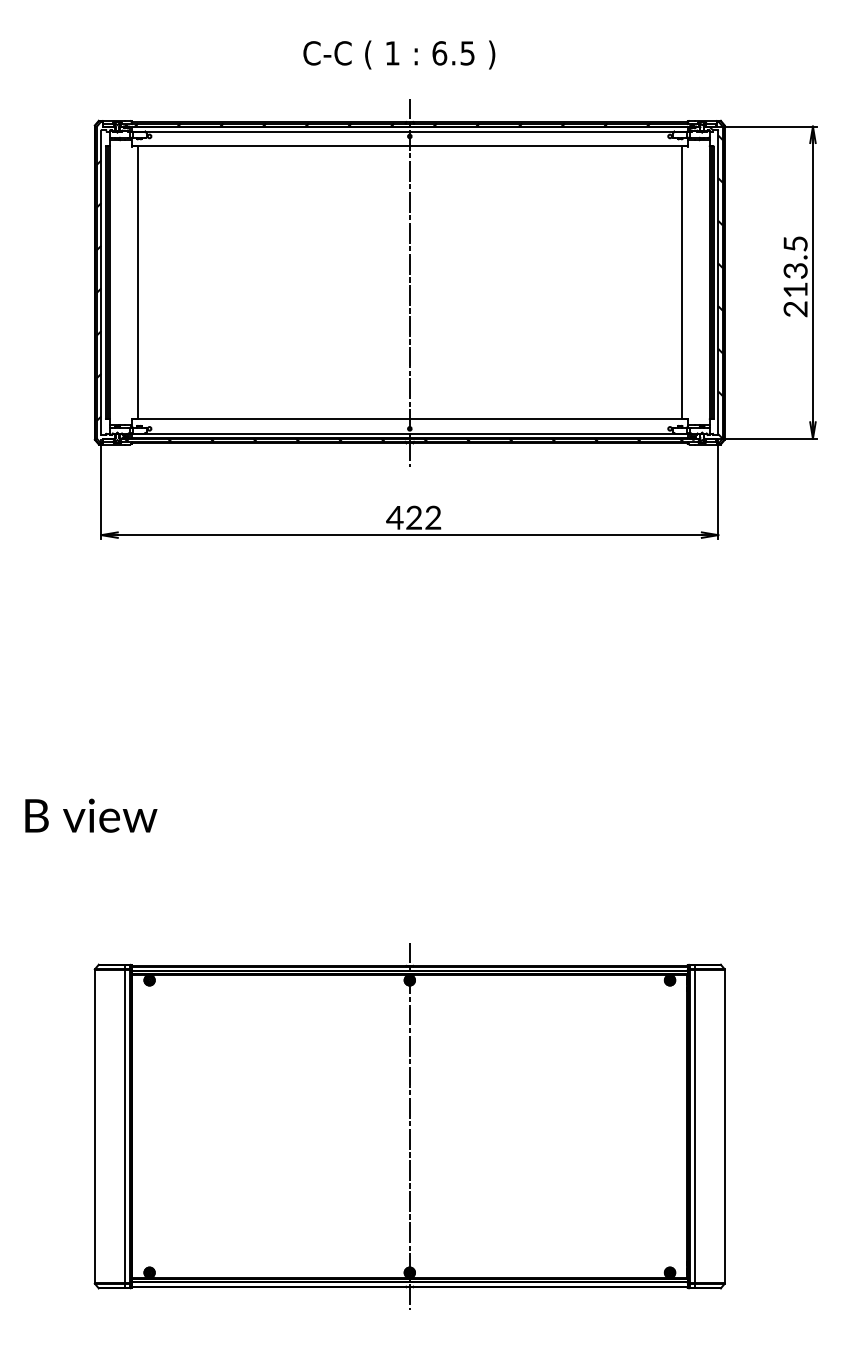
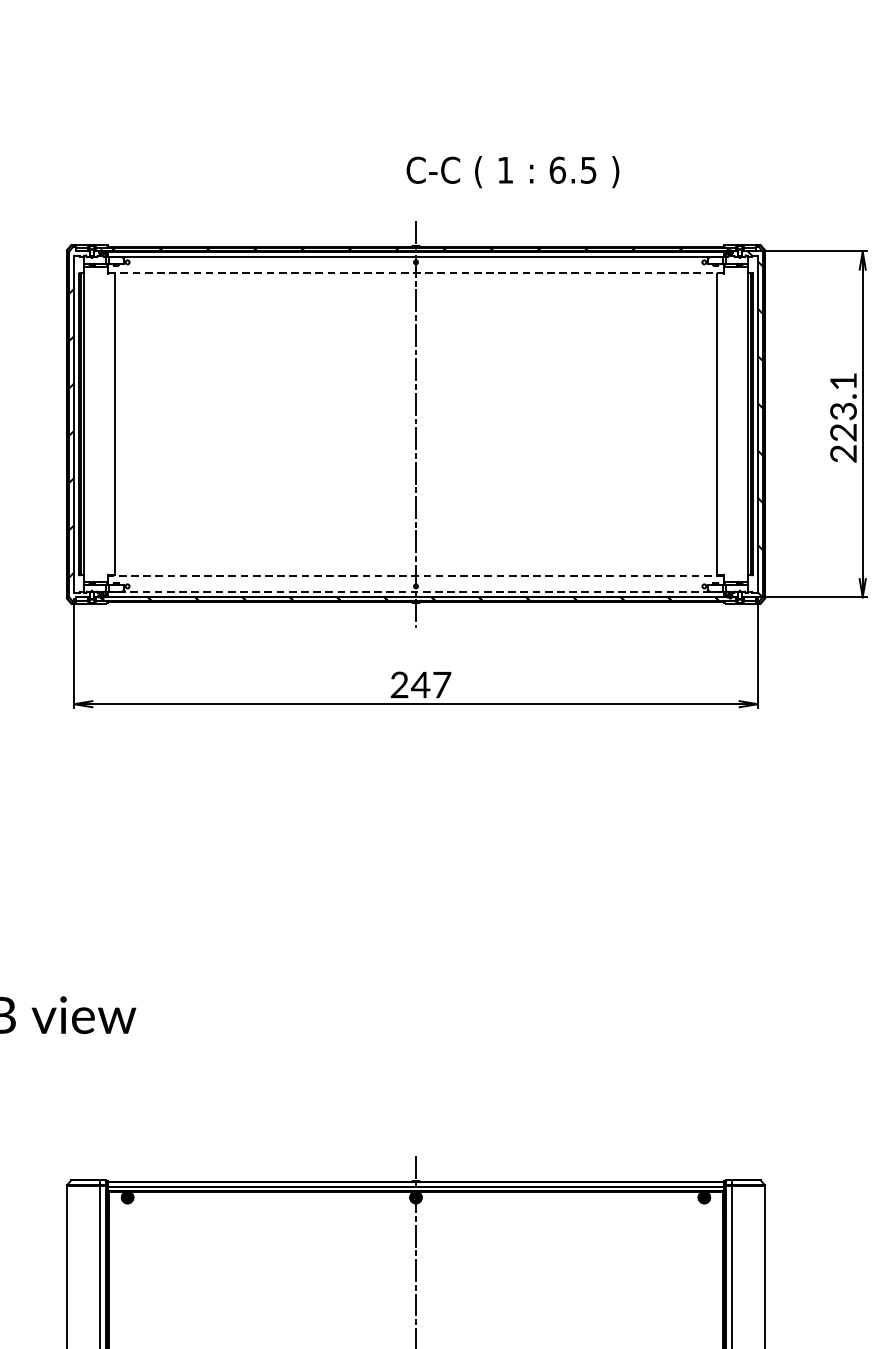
text: (399, 54) -> (513, 171), moved
line: (409, 145) -> (415, 272), solid -> dashed
text: (795, 266) -> (843, 406), 213.5 -> 223.1
line: (409, 419) -> (415, 576), solid -> dashed
line: (409, 433) -> (415, 591), solid -> dashed
text: (413, 517) -> (420, 684), 422 -> 247

